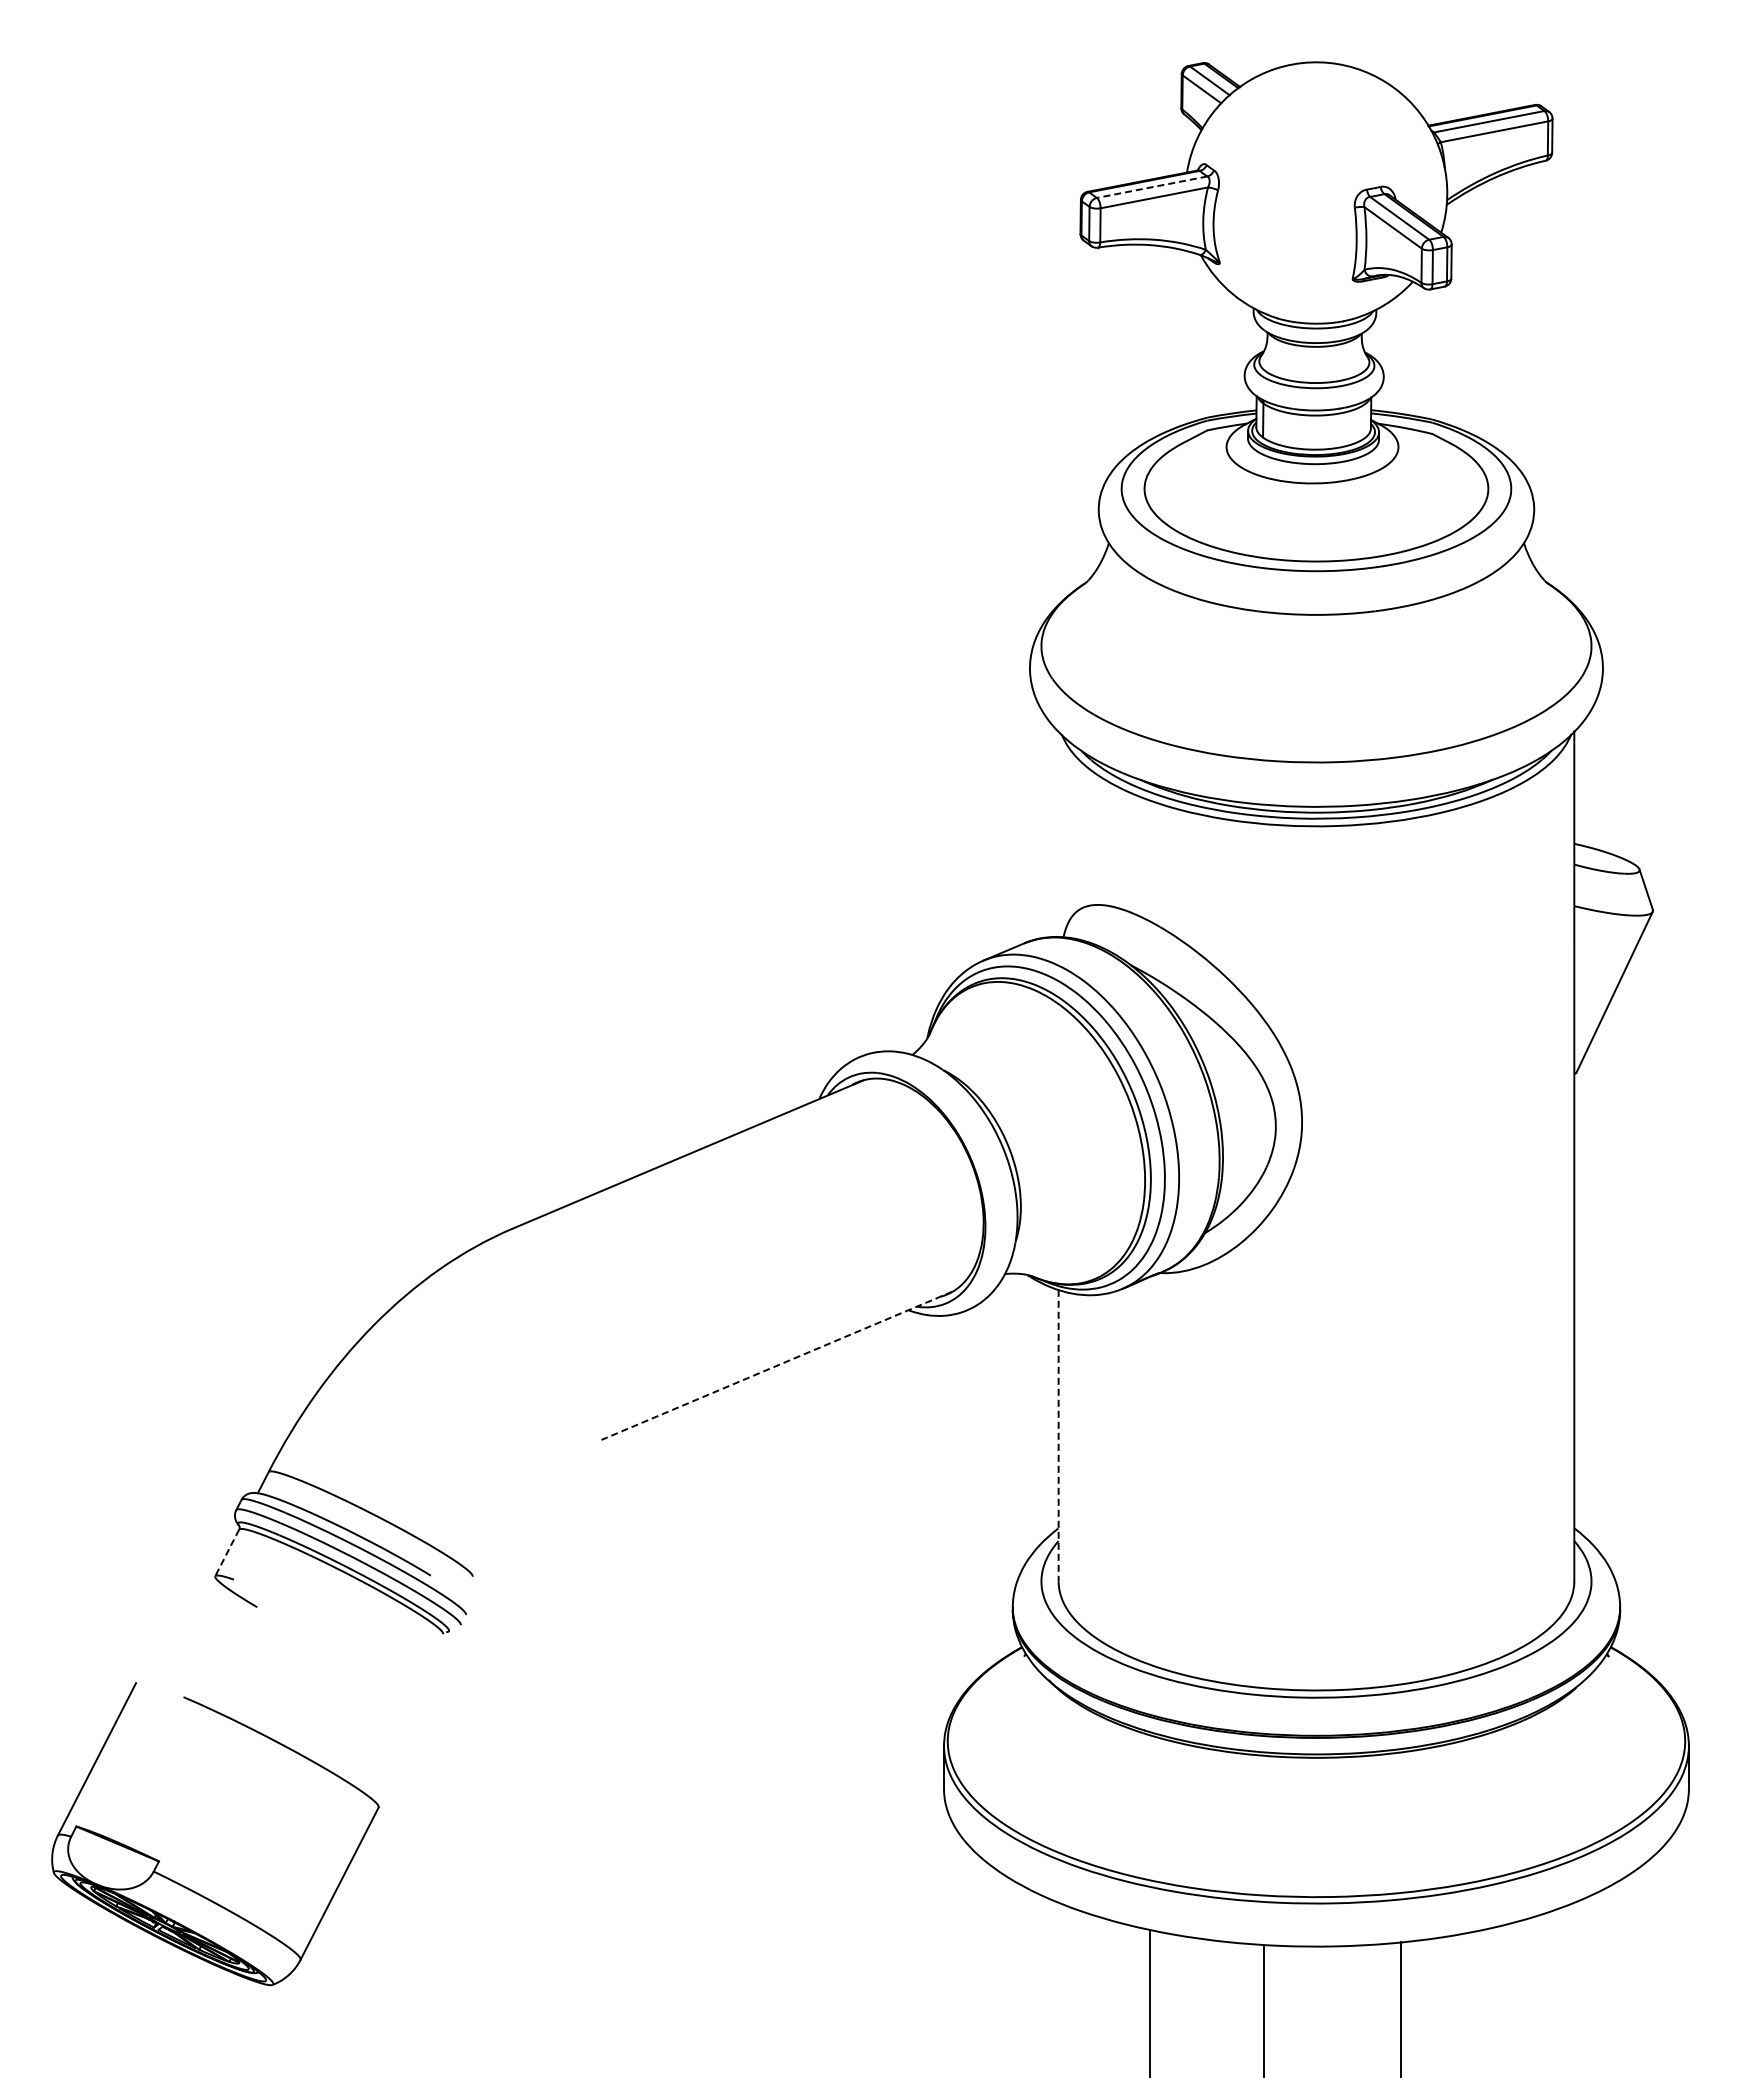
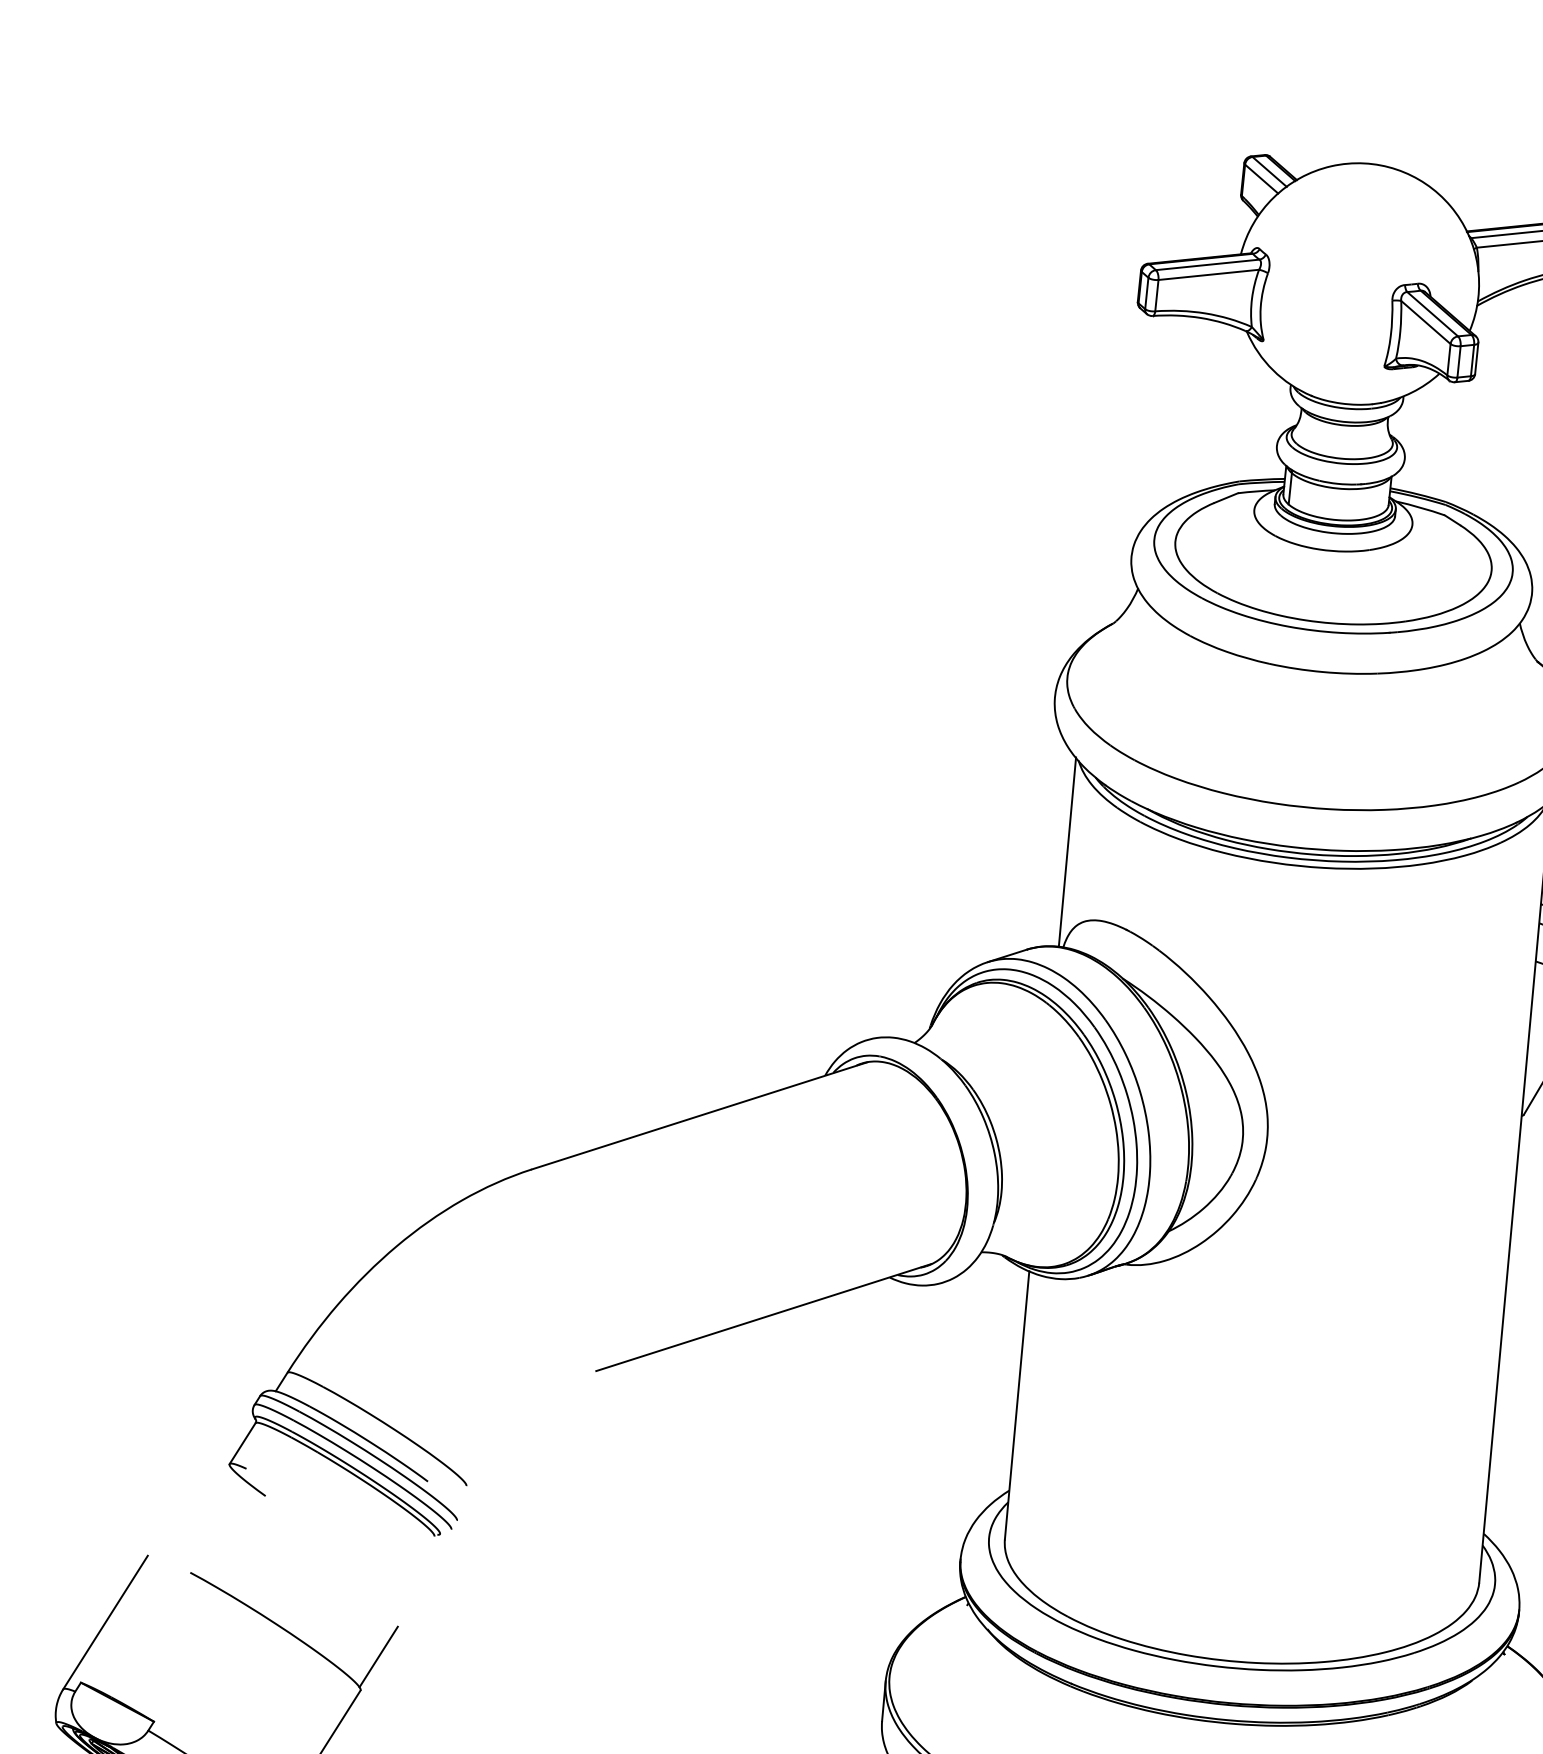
line: (1151, 187) -> (1207, 265), dashed -> solid
line: (1058, 834) -> (1067, 852), added
line: (776, 1366) -> (763, 1318), dashed -> solid
line: (1058, 1435) -> (1017, 1405), dashed -> solid
line: (227, 1553) -> (242, 1444), dashed -> solid
line: (394, 1769) -> (378, 1656), added

